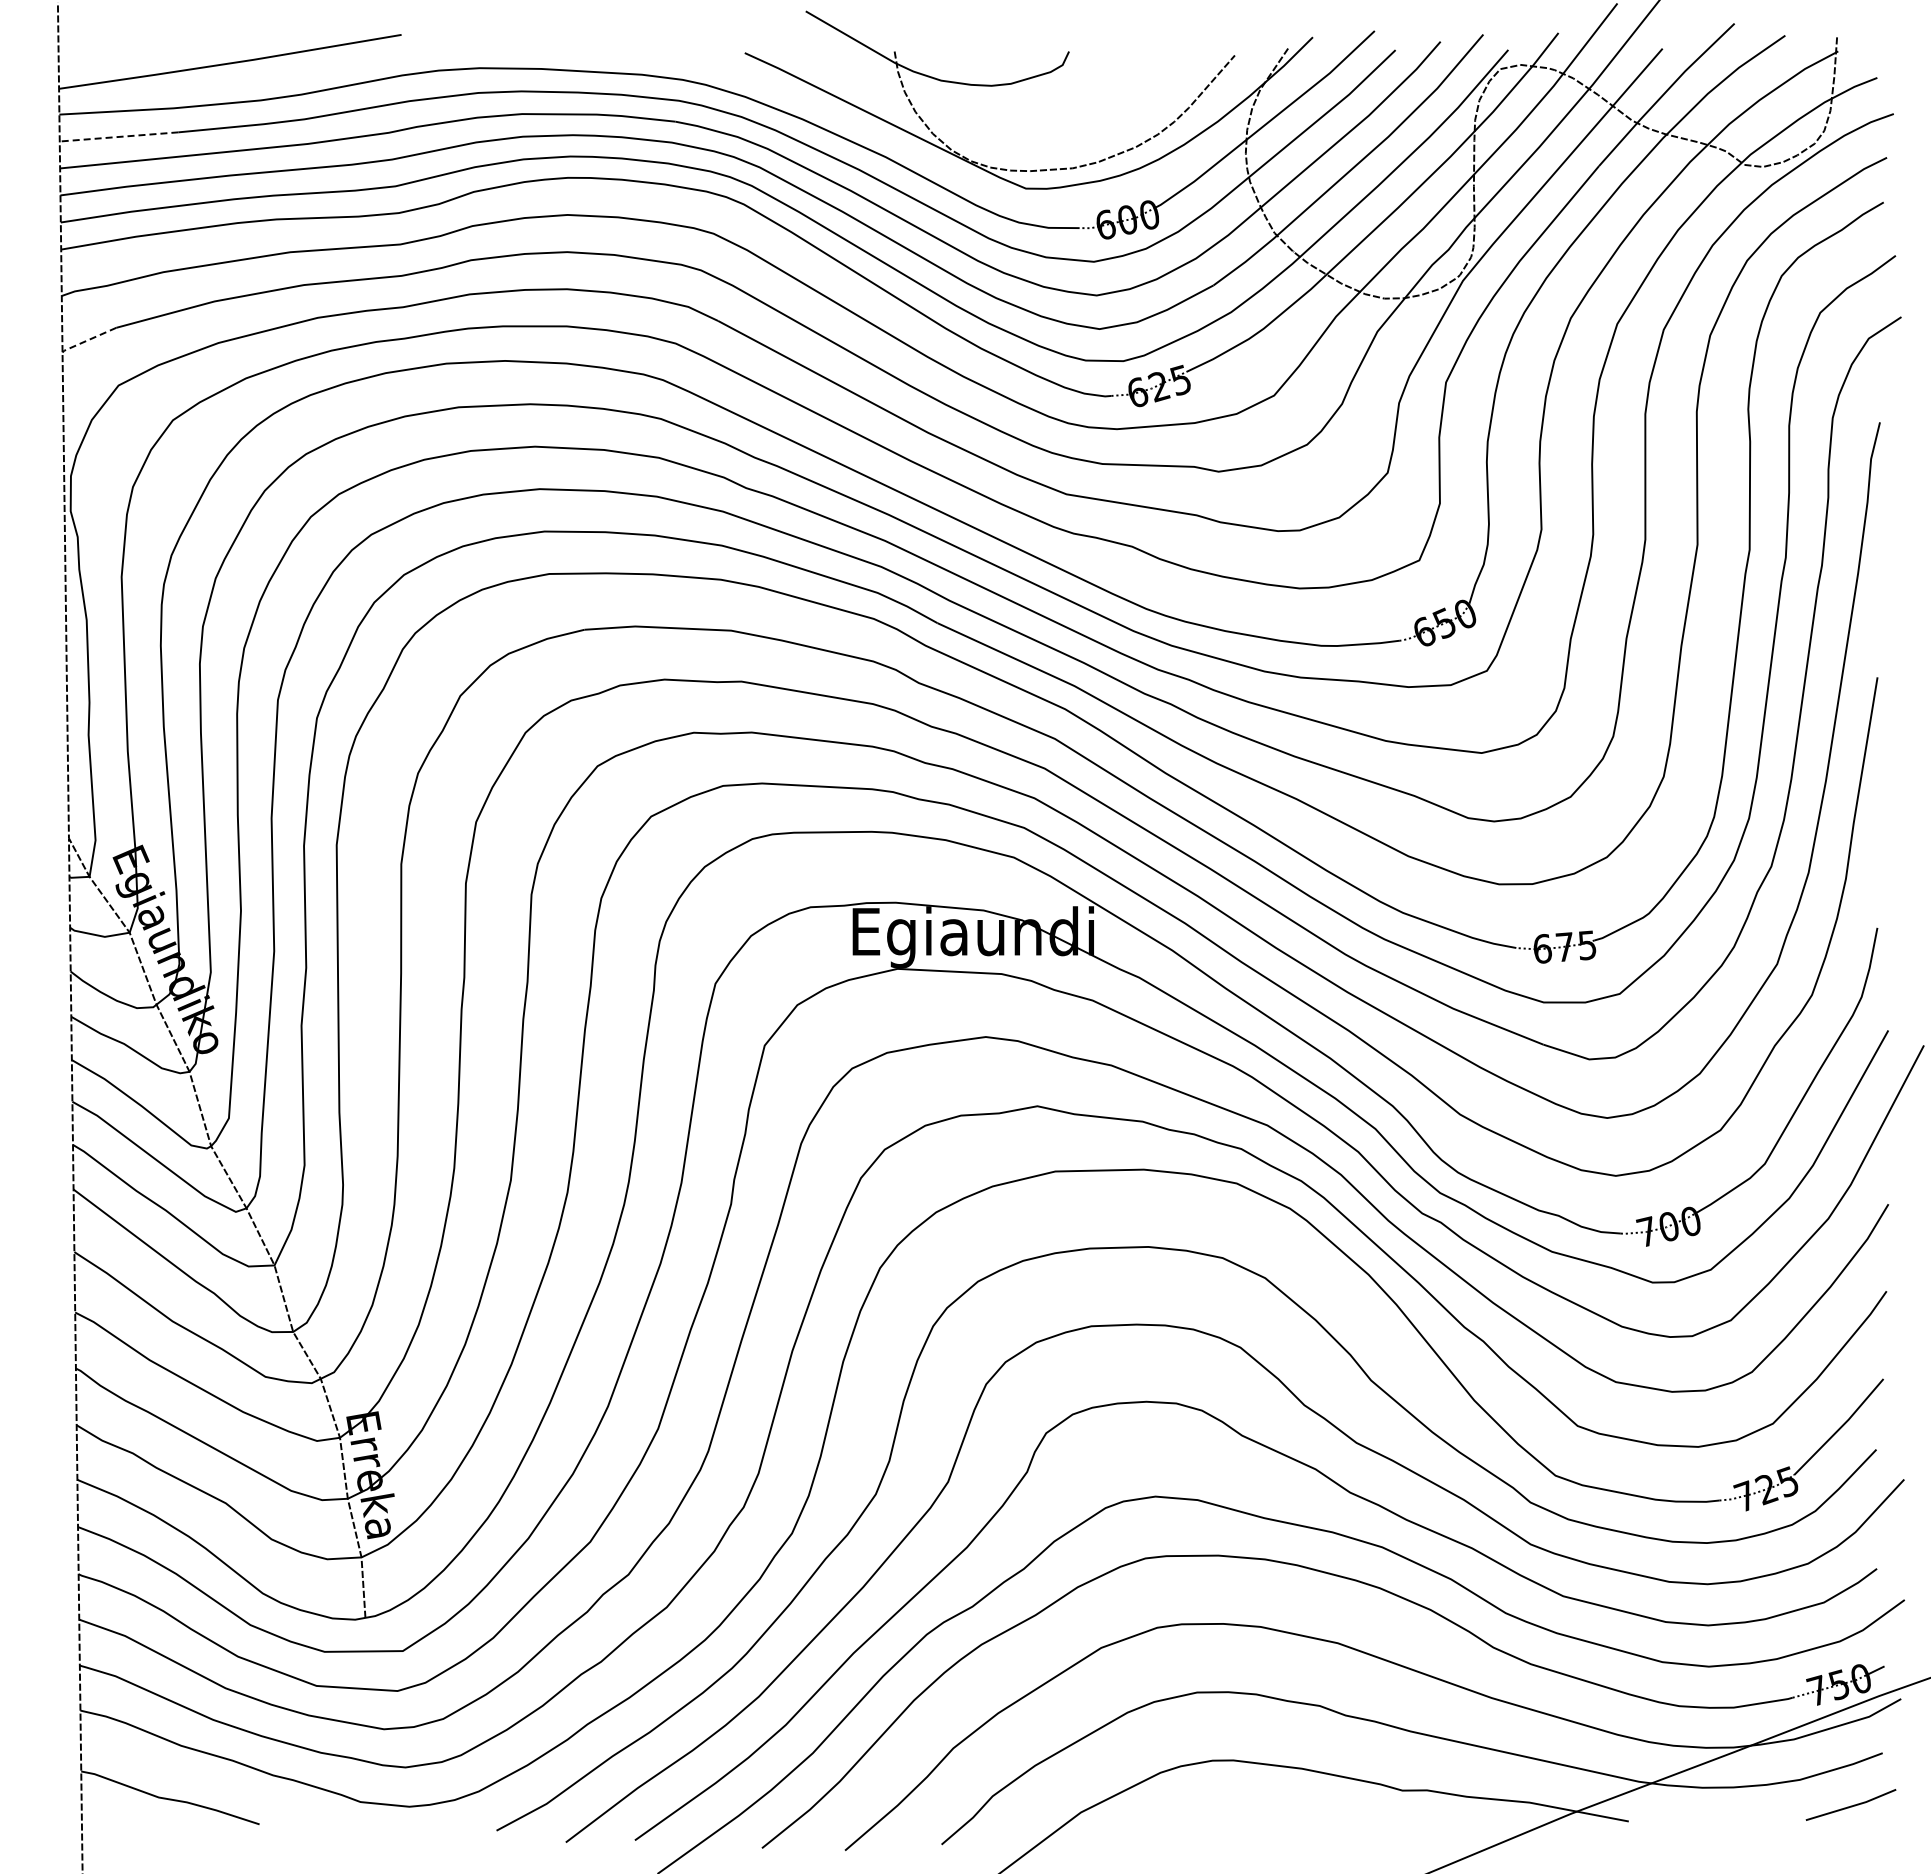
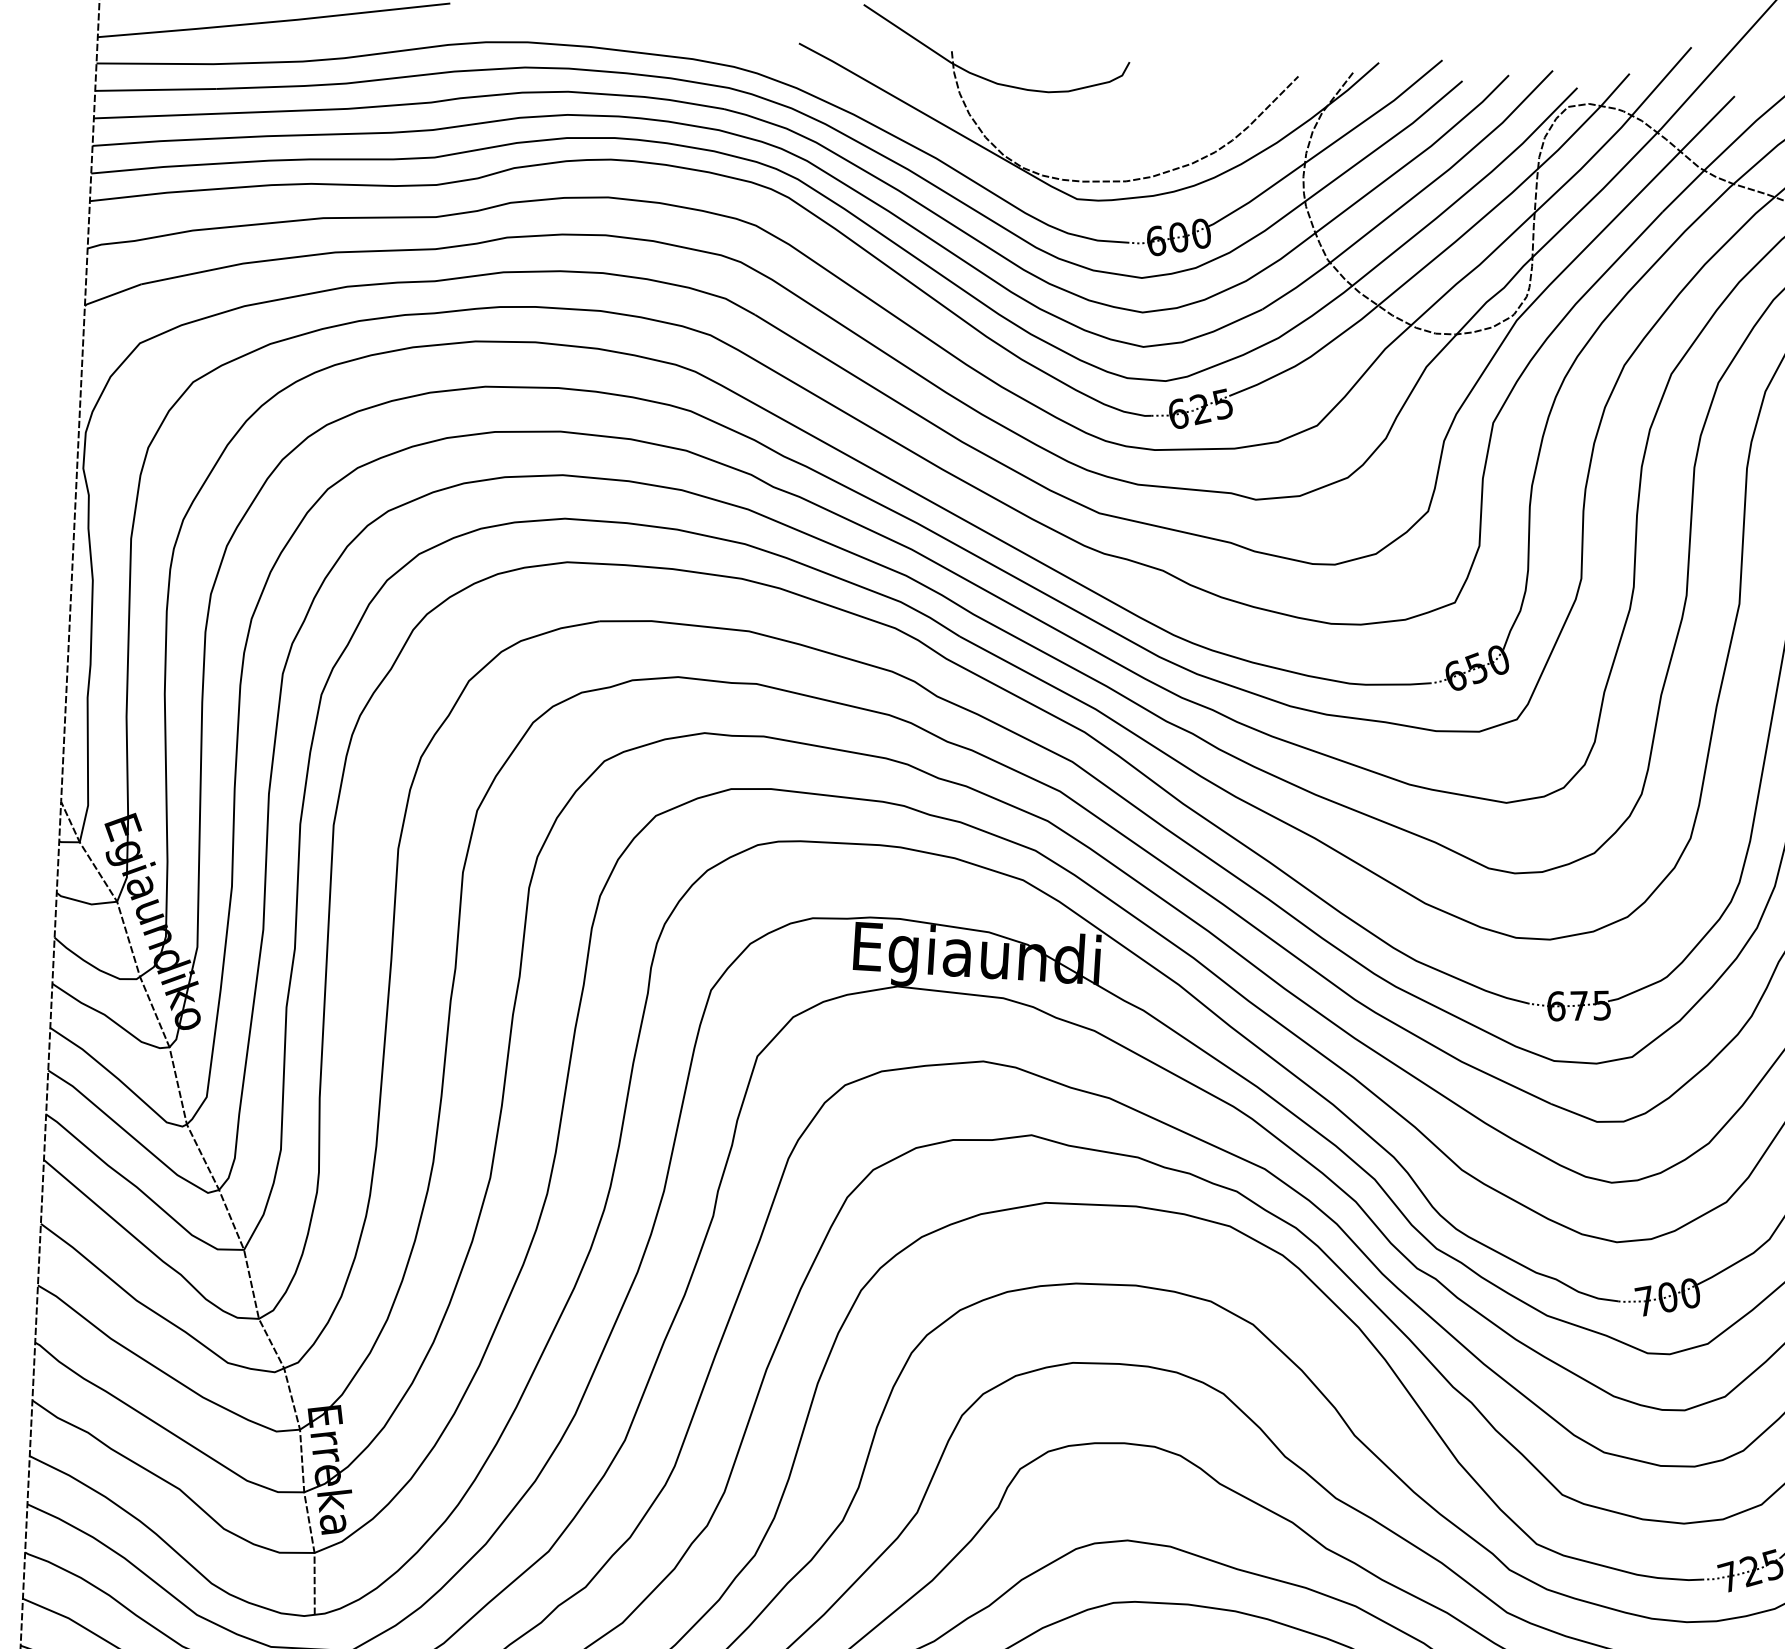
line: (118, 136) -> (155, 89), dashed -> solid
line: (88, 340) -> (112, 295), dashed -> solid

